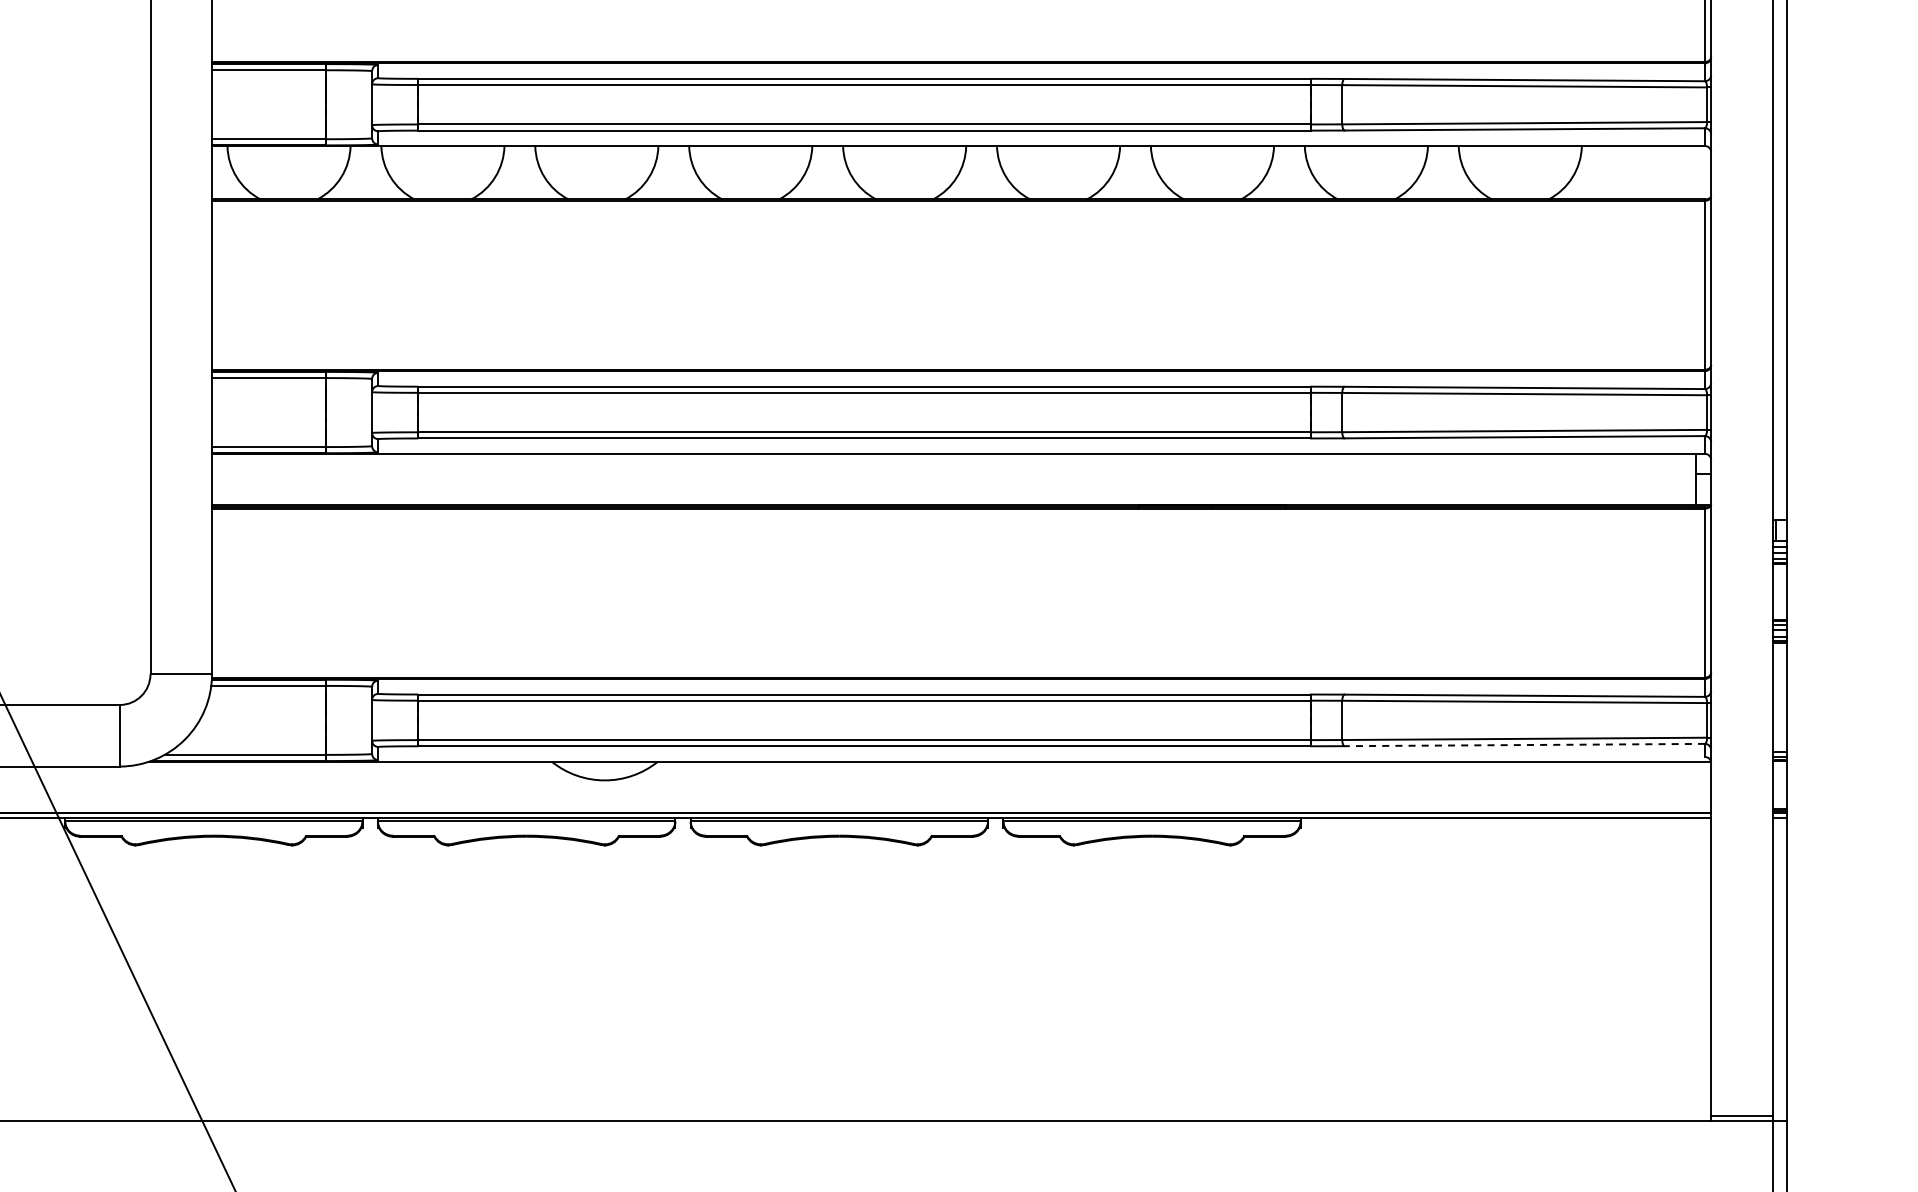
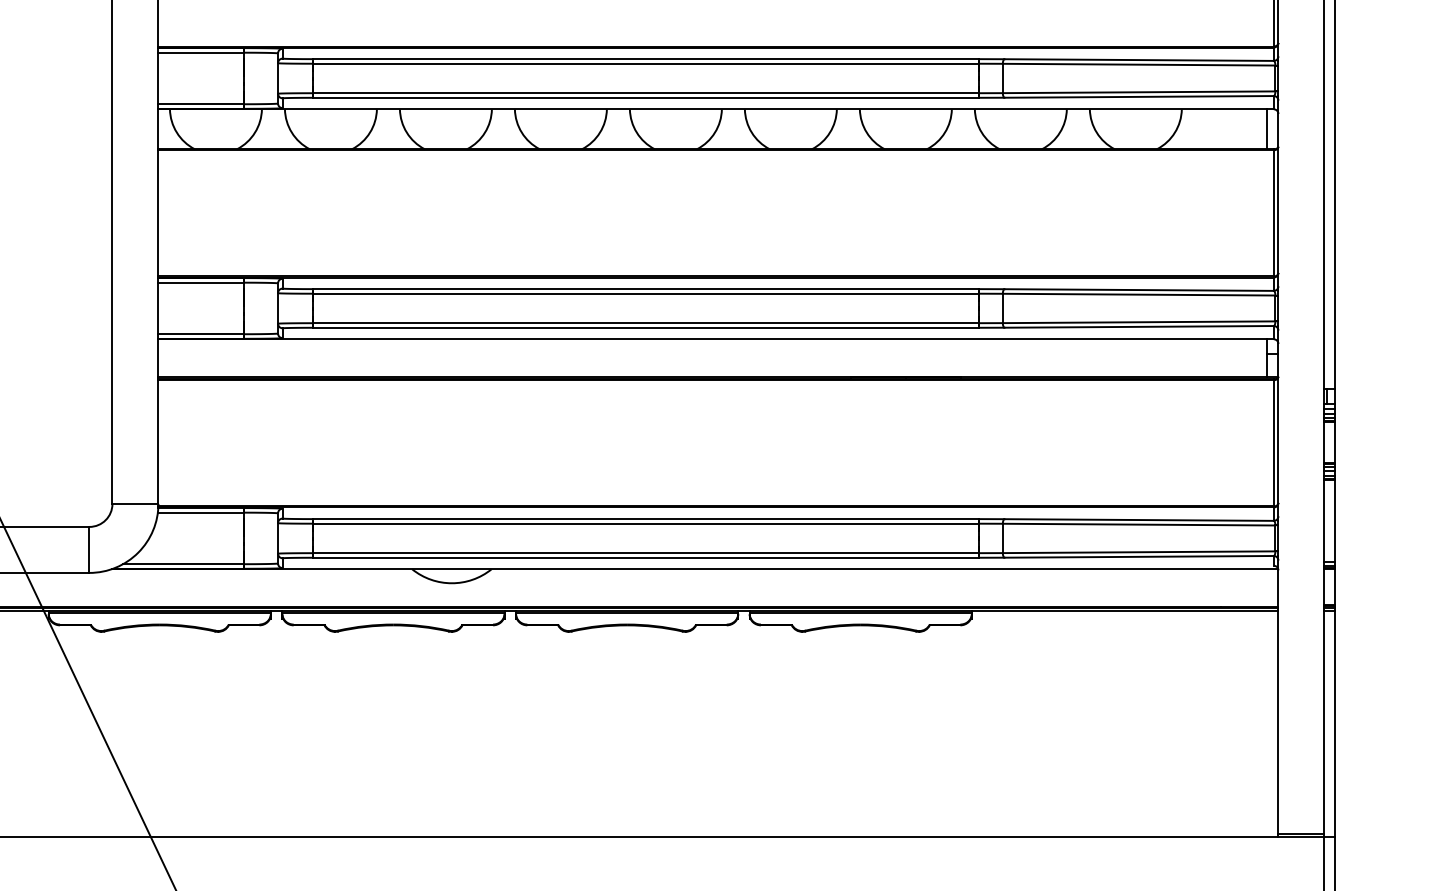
line: (1695, 172) -> (1266, 129), added
line: (1524, 745) -> (1138, 557), dashed -> solid

